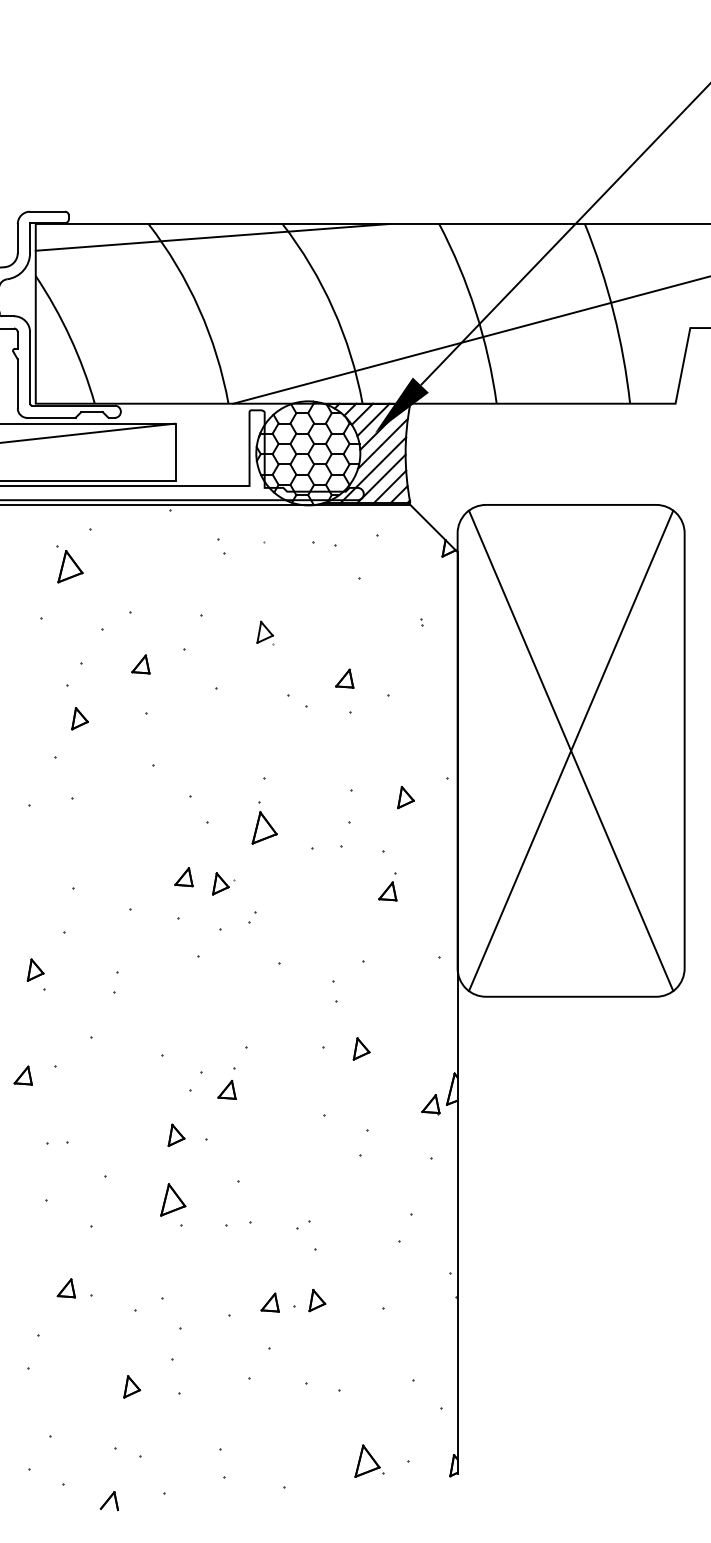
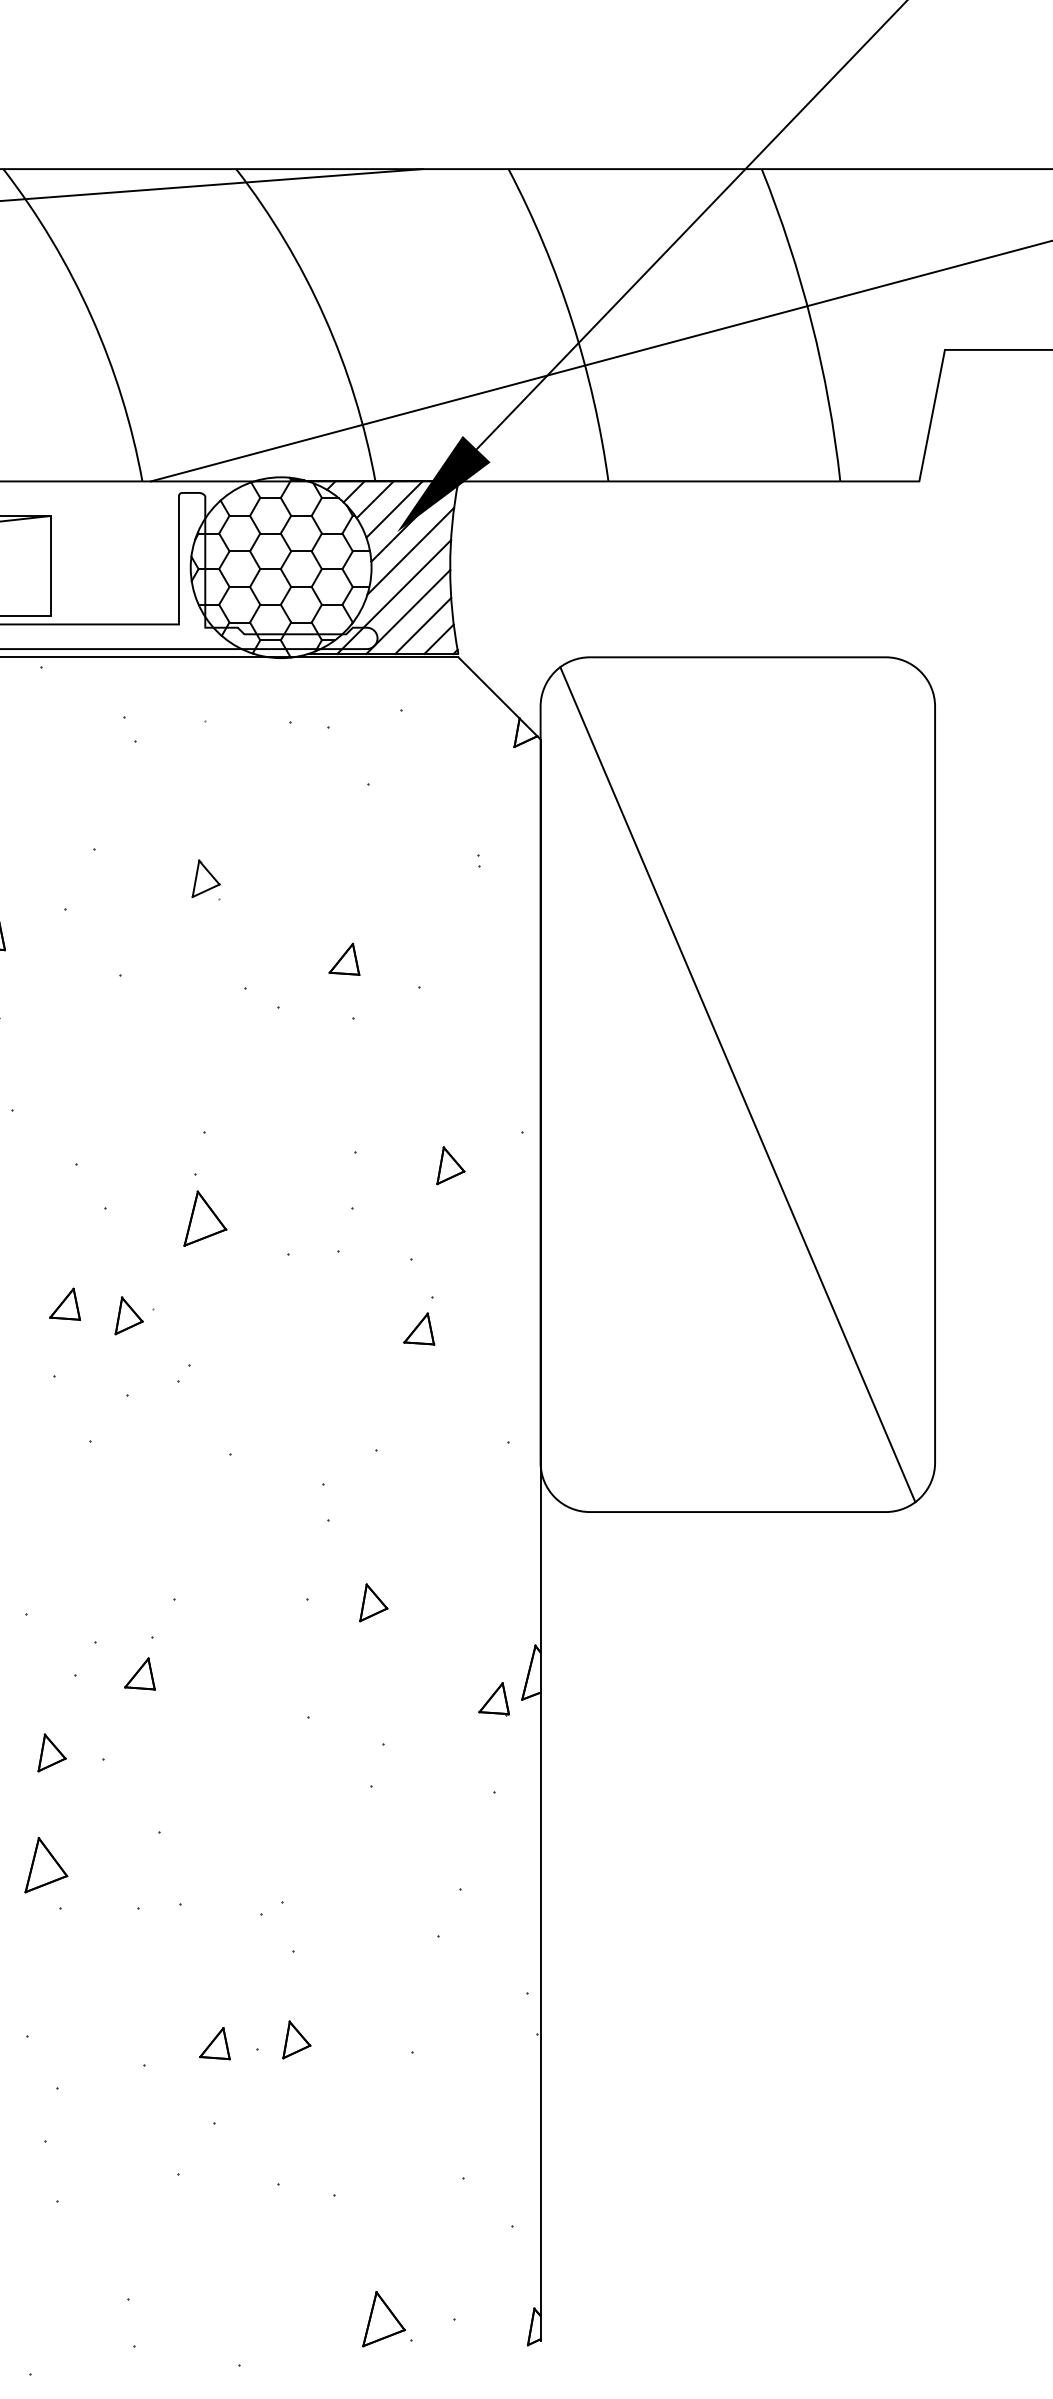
line: (570, 750) -> (736, 1084), removed

